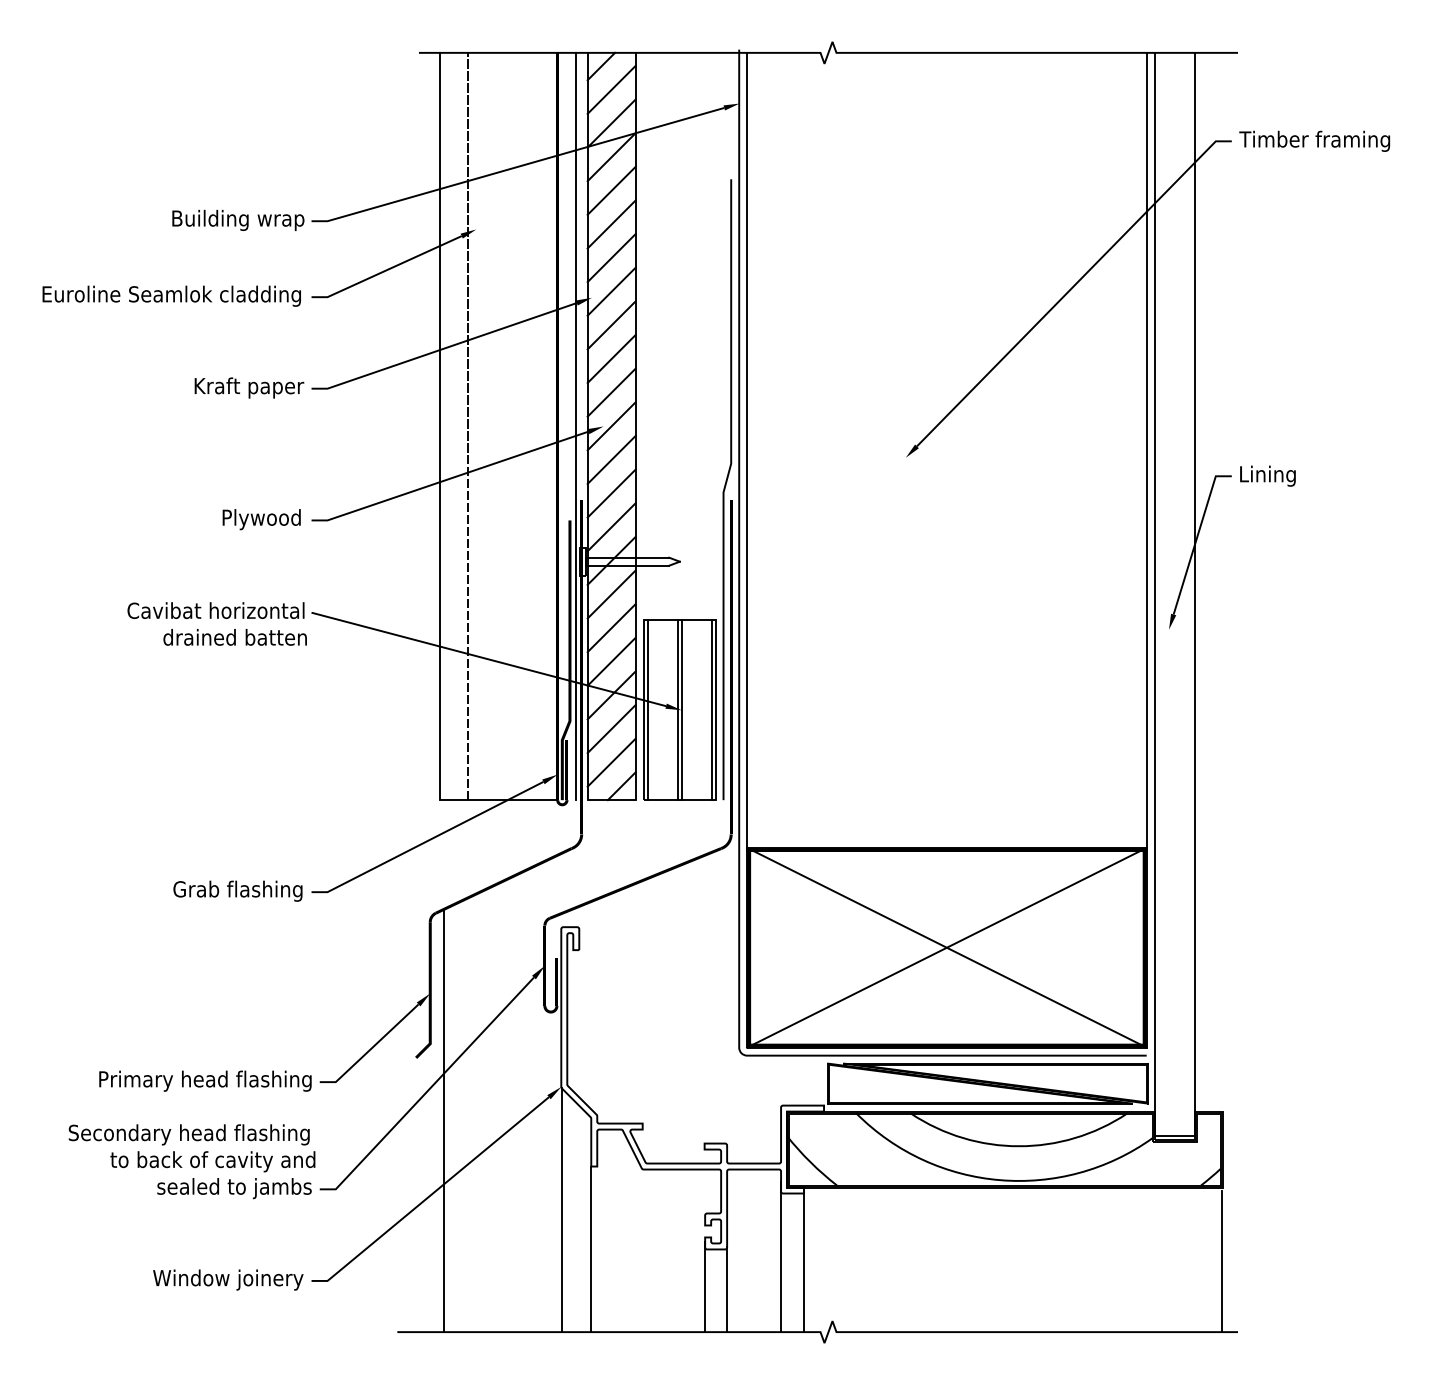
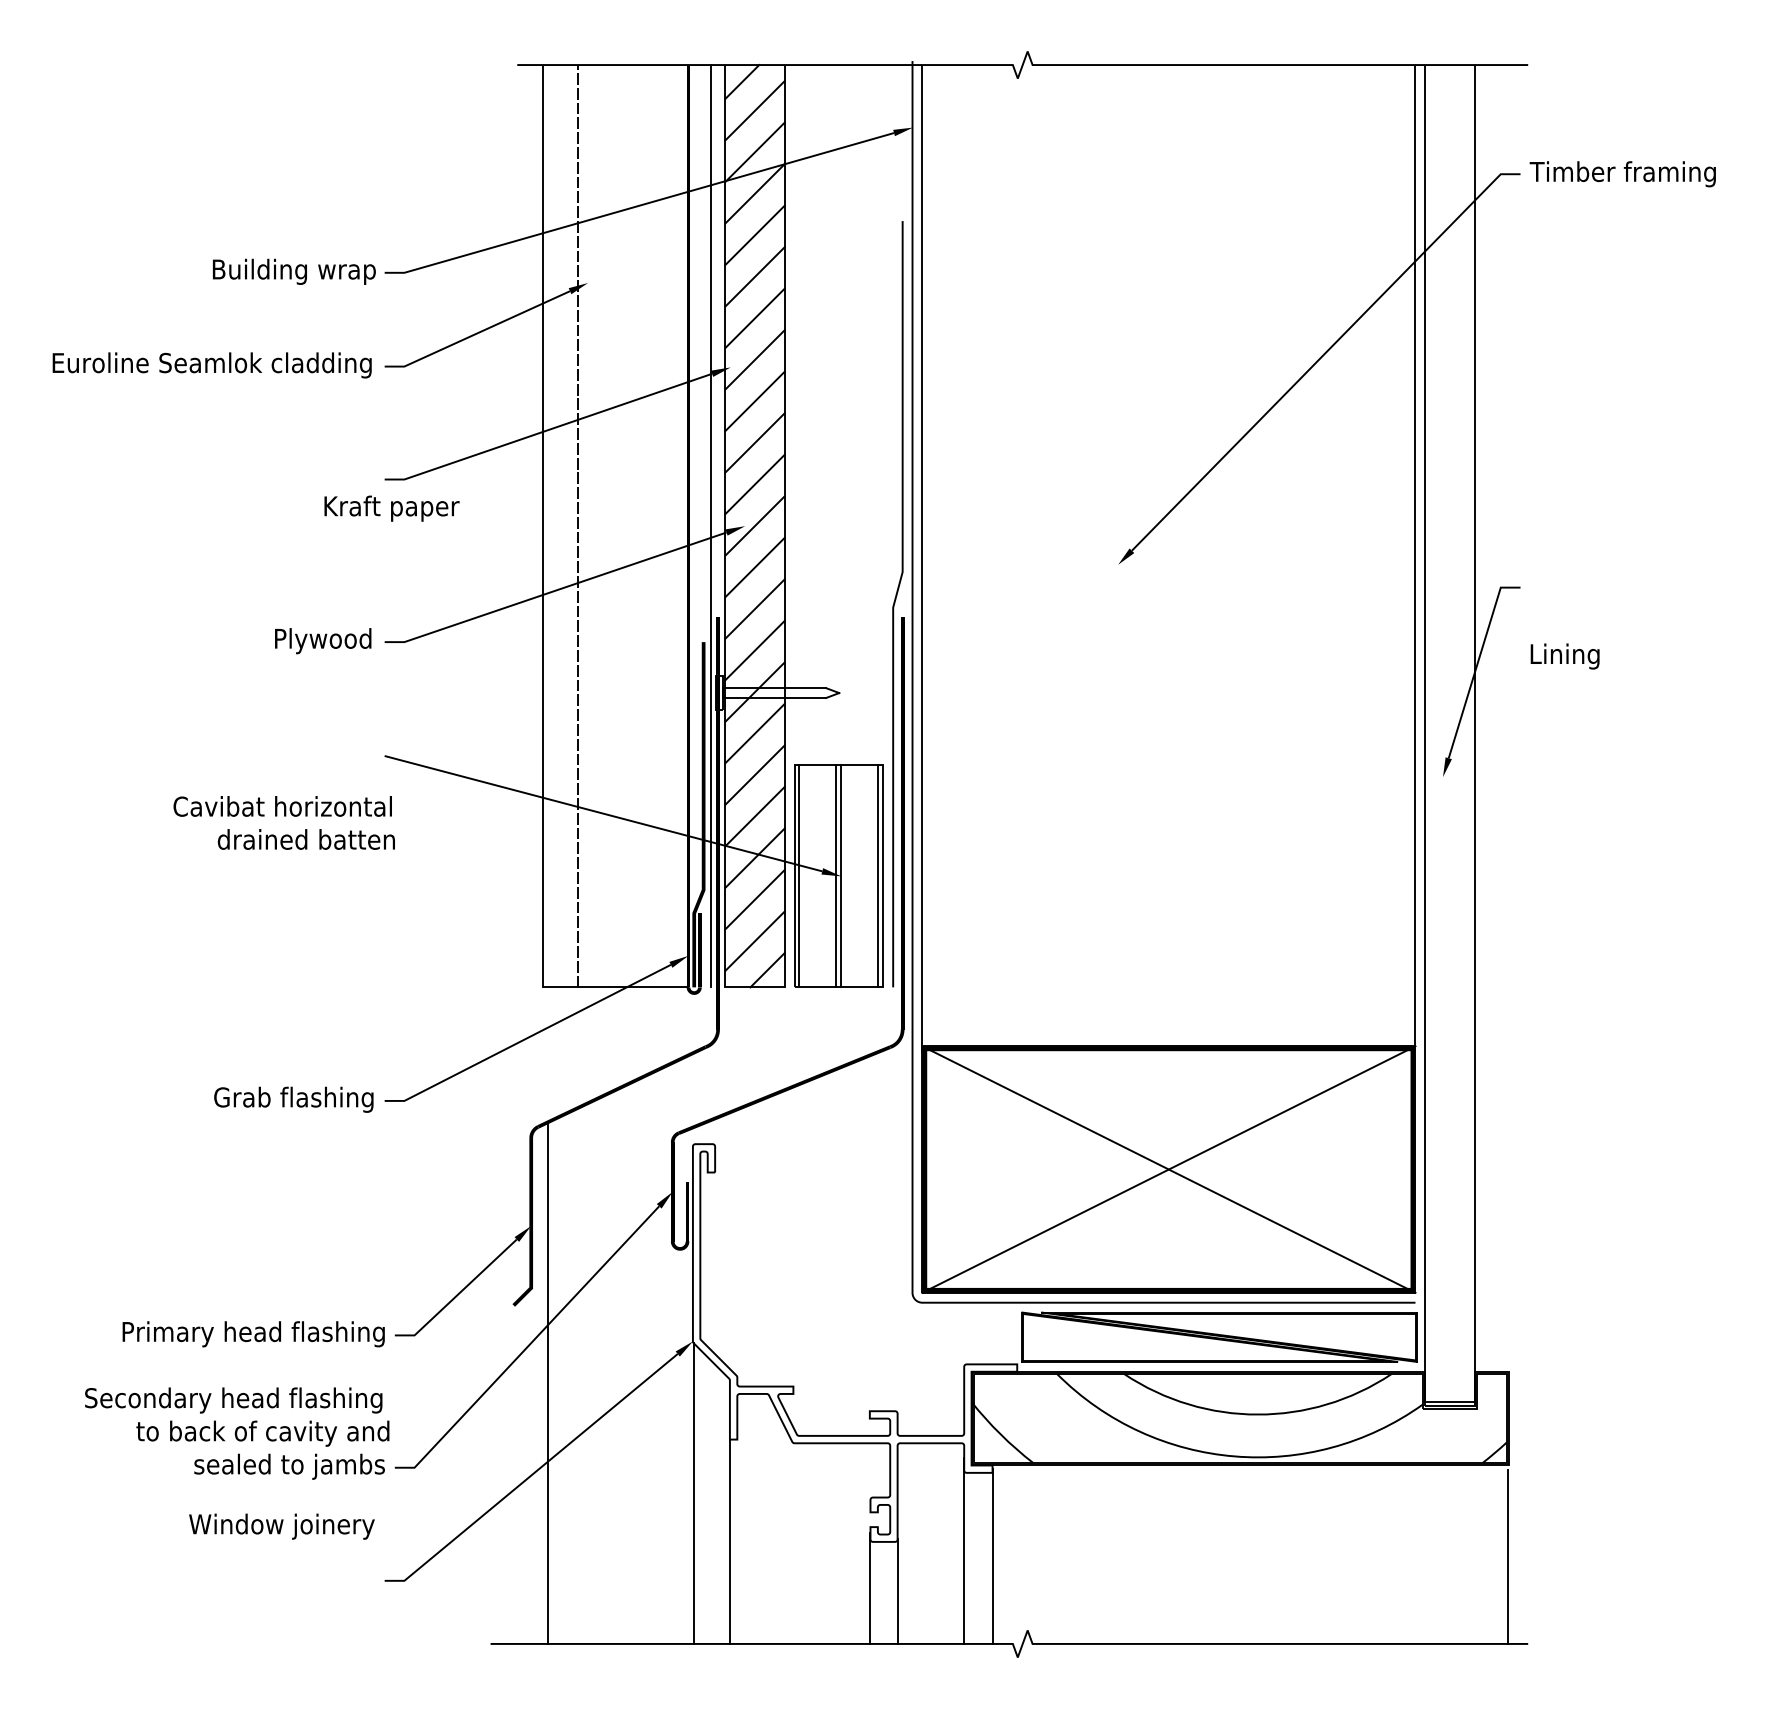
text: (249, 387) -> (391, 508), moved
text: (1267, 476) -> (1564, 656), moved
text: (216, 623) -> (283, 822), moved
text: (227, 1279) -> (281, 1526), moved

